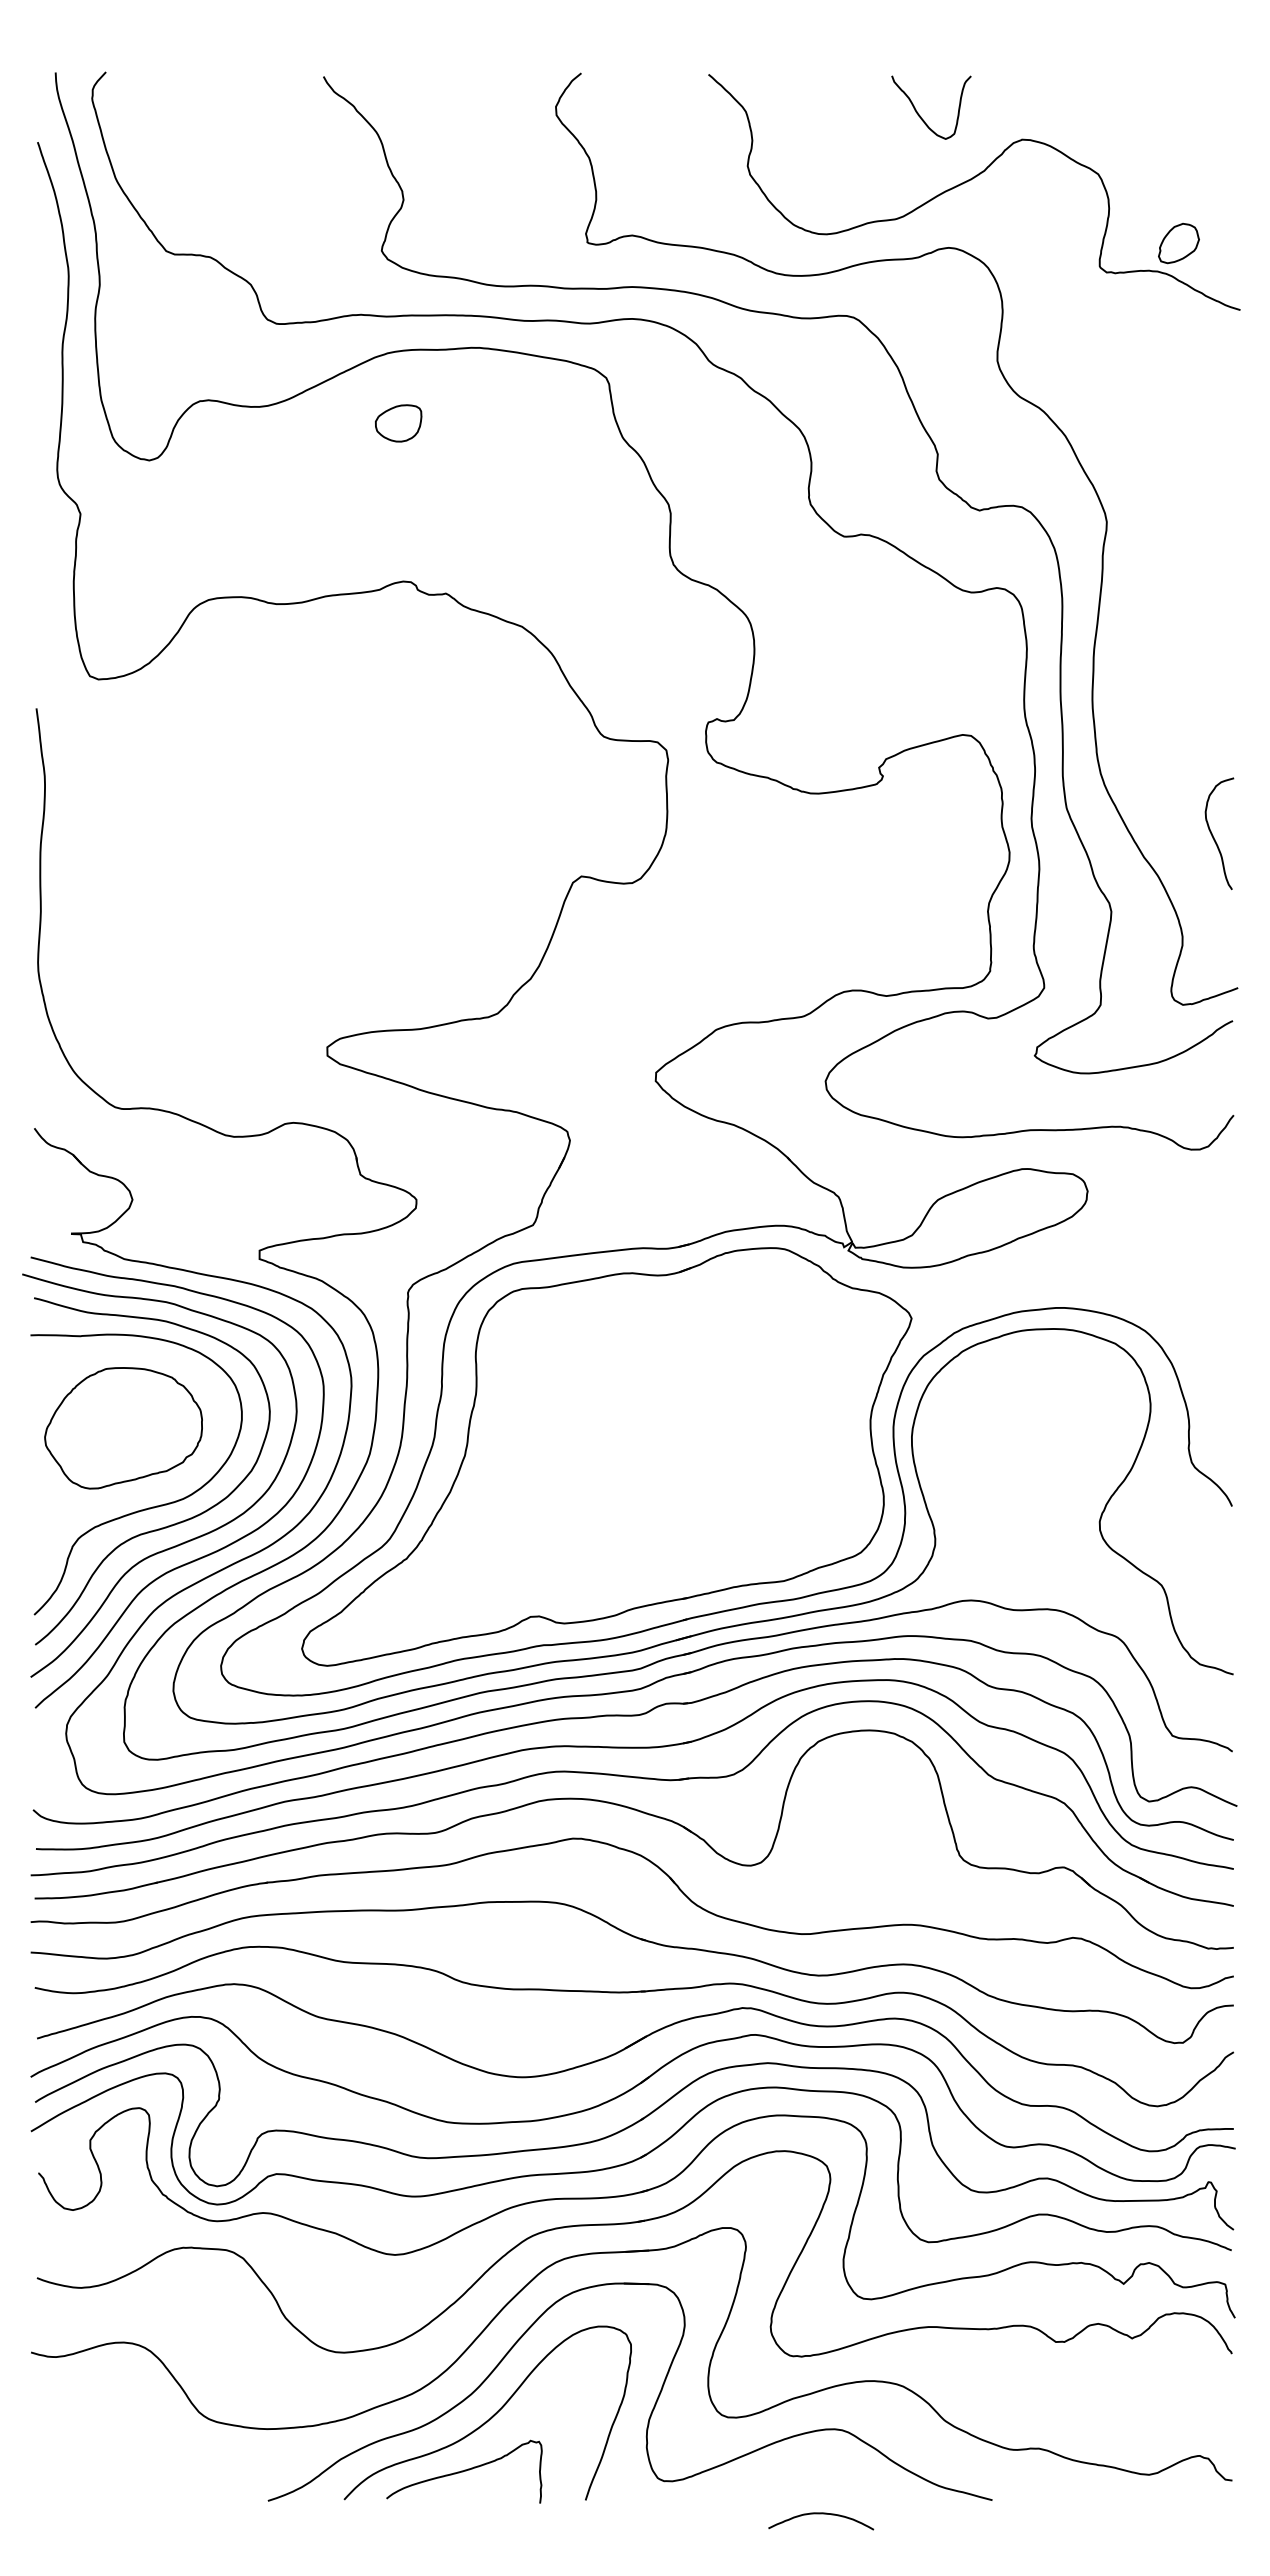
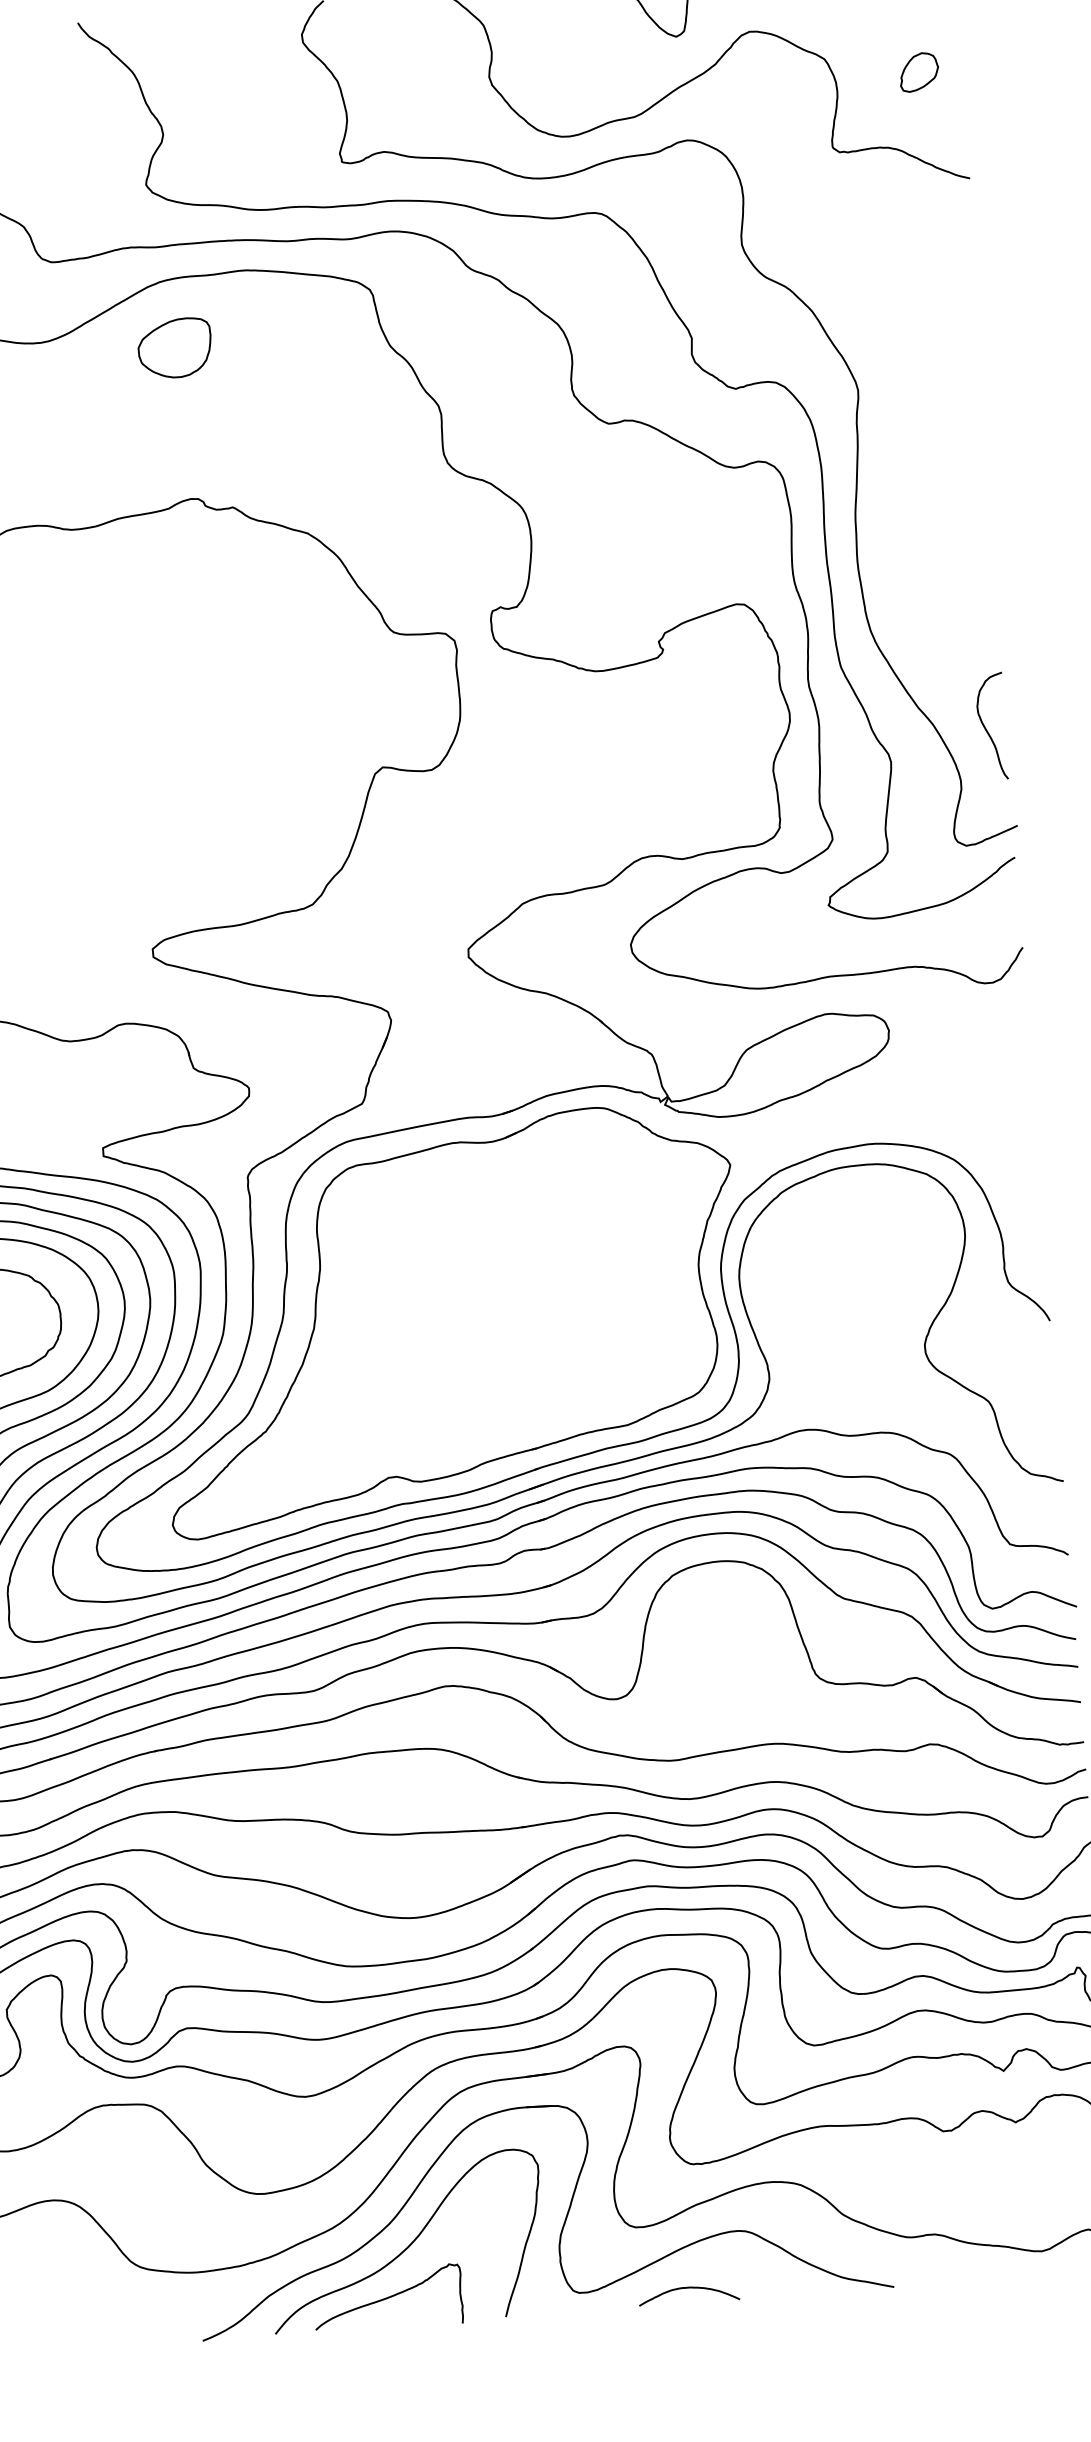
part: (1178, 243) -> (918, 72), moved
part: (398, 423) -> (174, 348), size x1.67
curve: (1213, 835) -> (986, 728), moved
curve: (821, 2514) -> (688, 2288), moved

